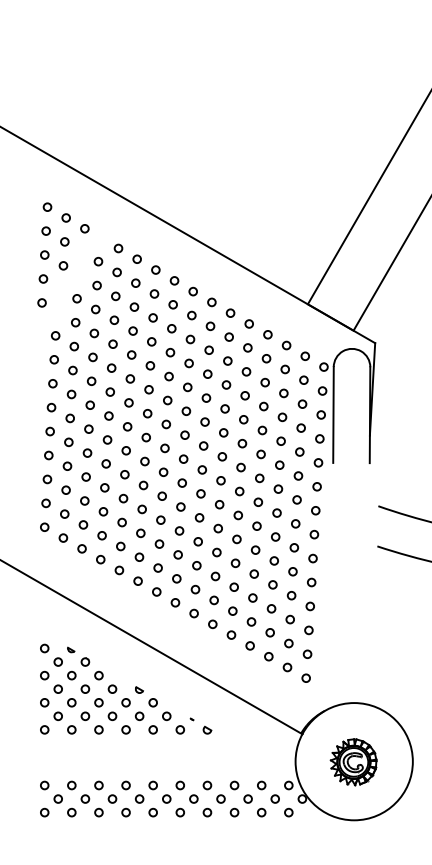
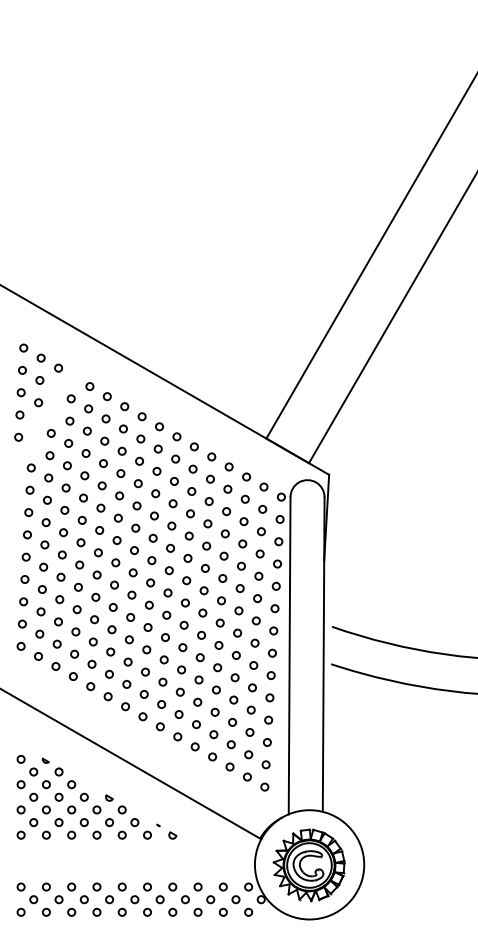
line: (369, 583) -> (323, 698), added
line: (332, 585) -> (289, 700), added
part: (353, 762) -> (308, 865), size x1.67

